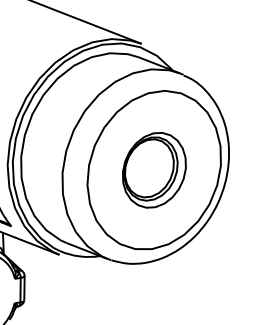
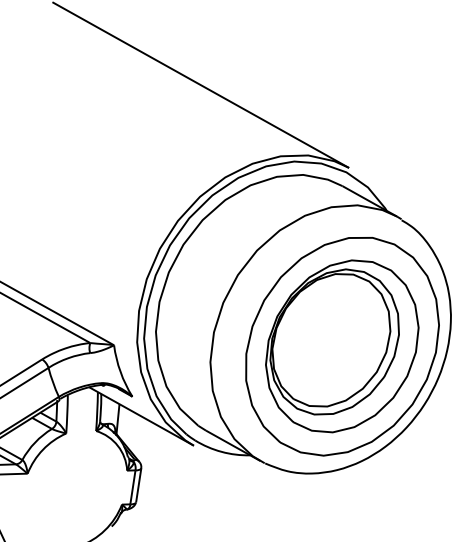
part: (154, 170) -> (342, 346), size x1.67

